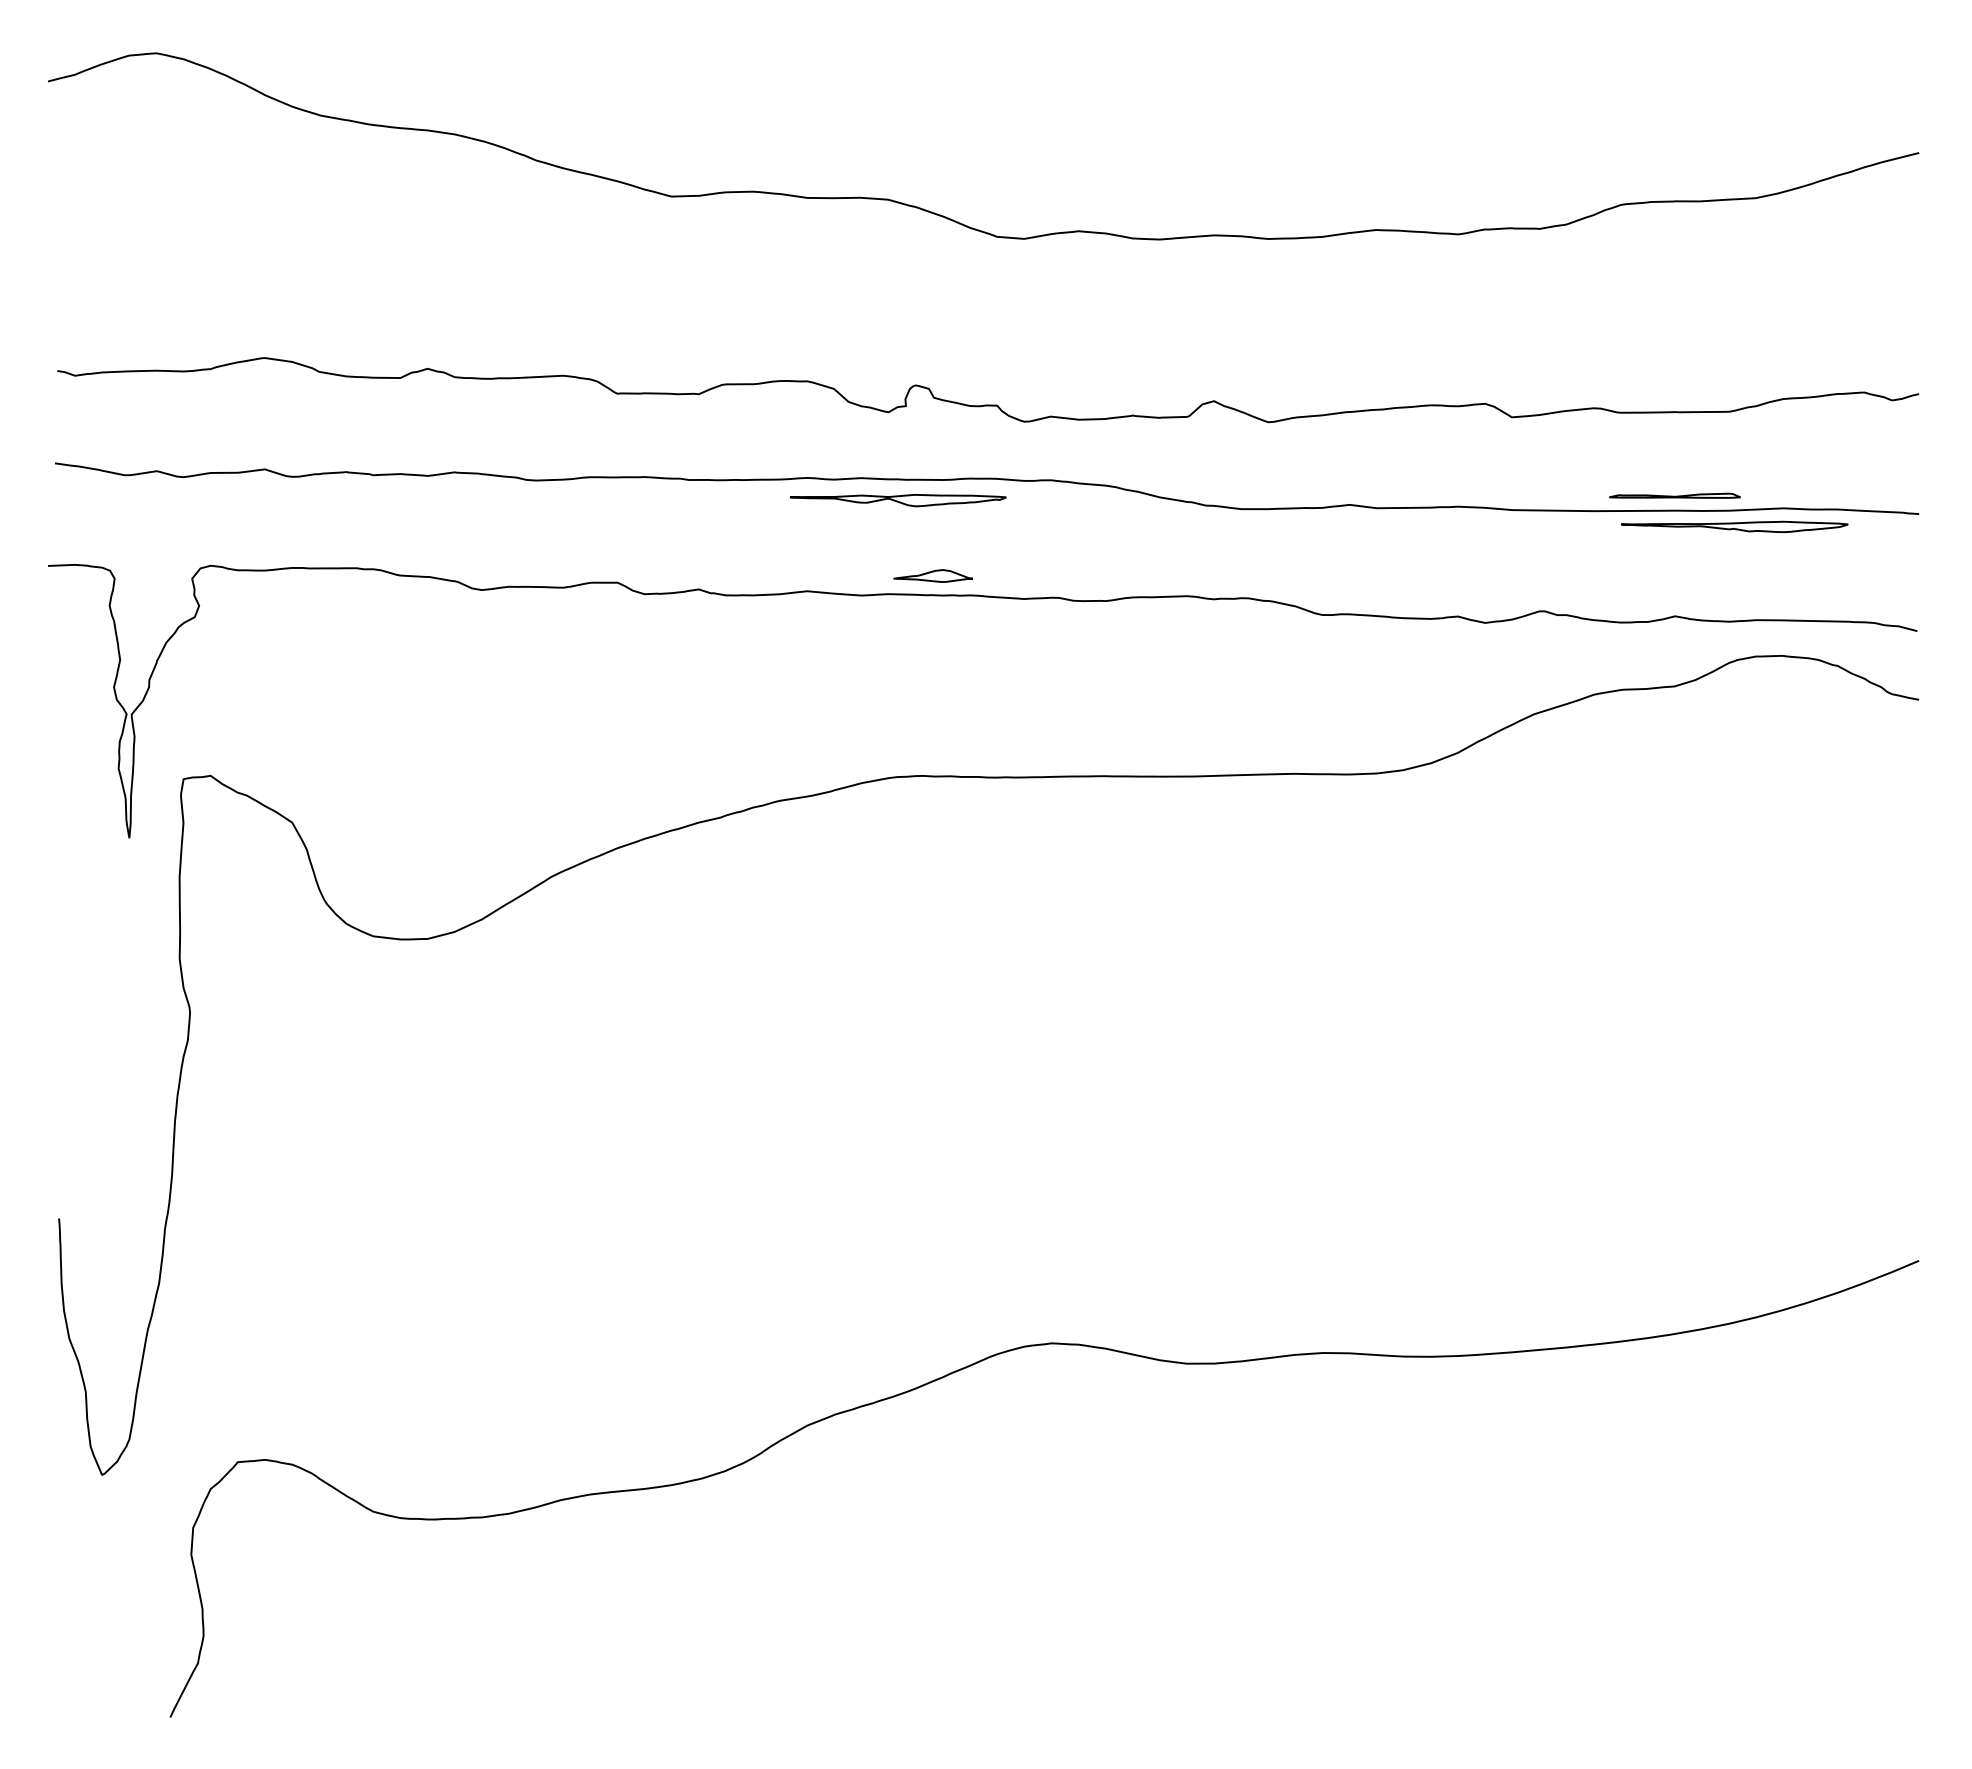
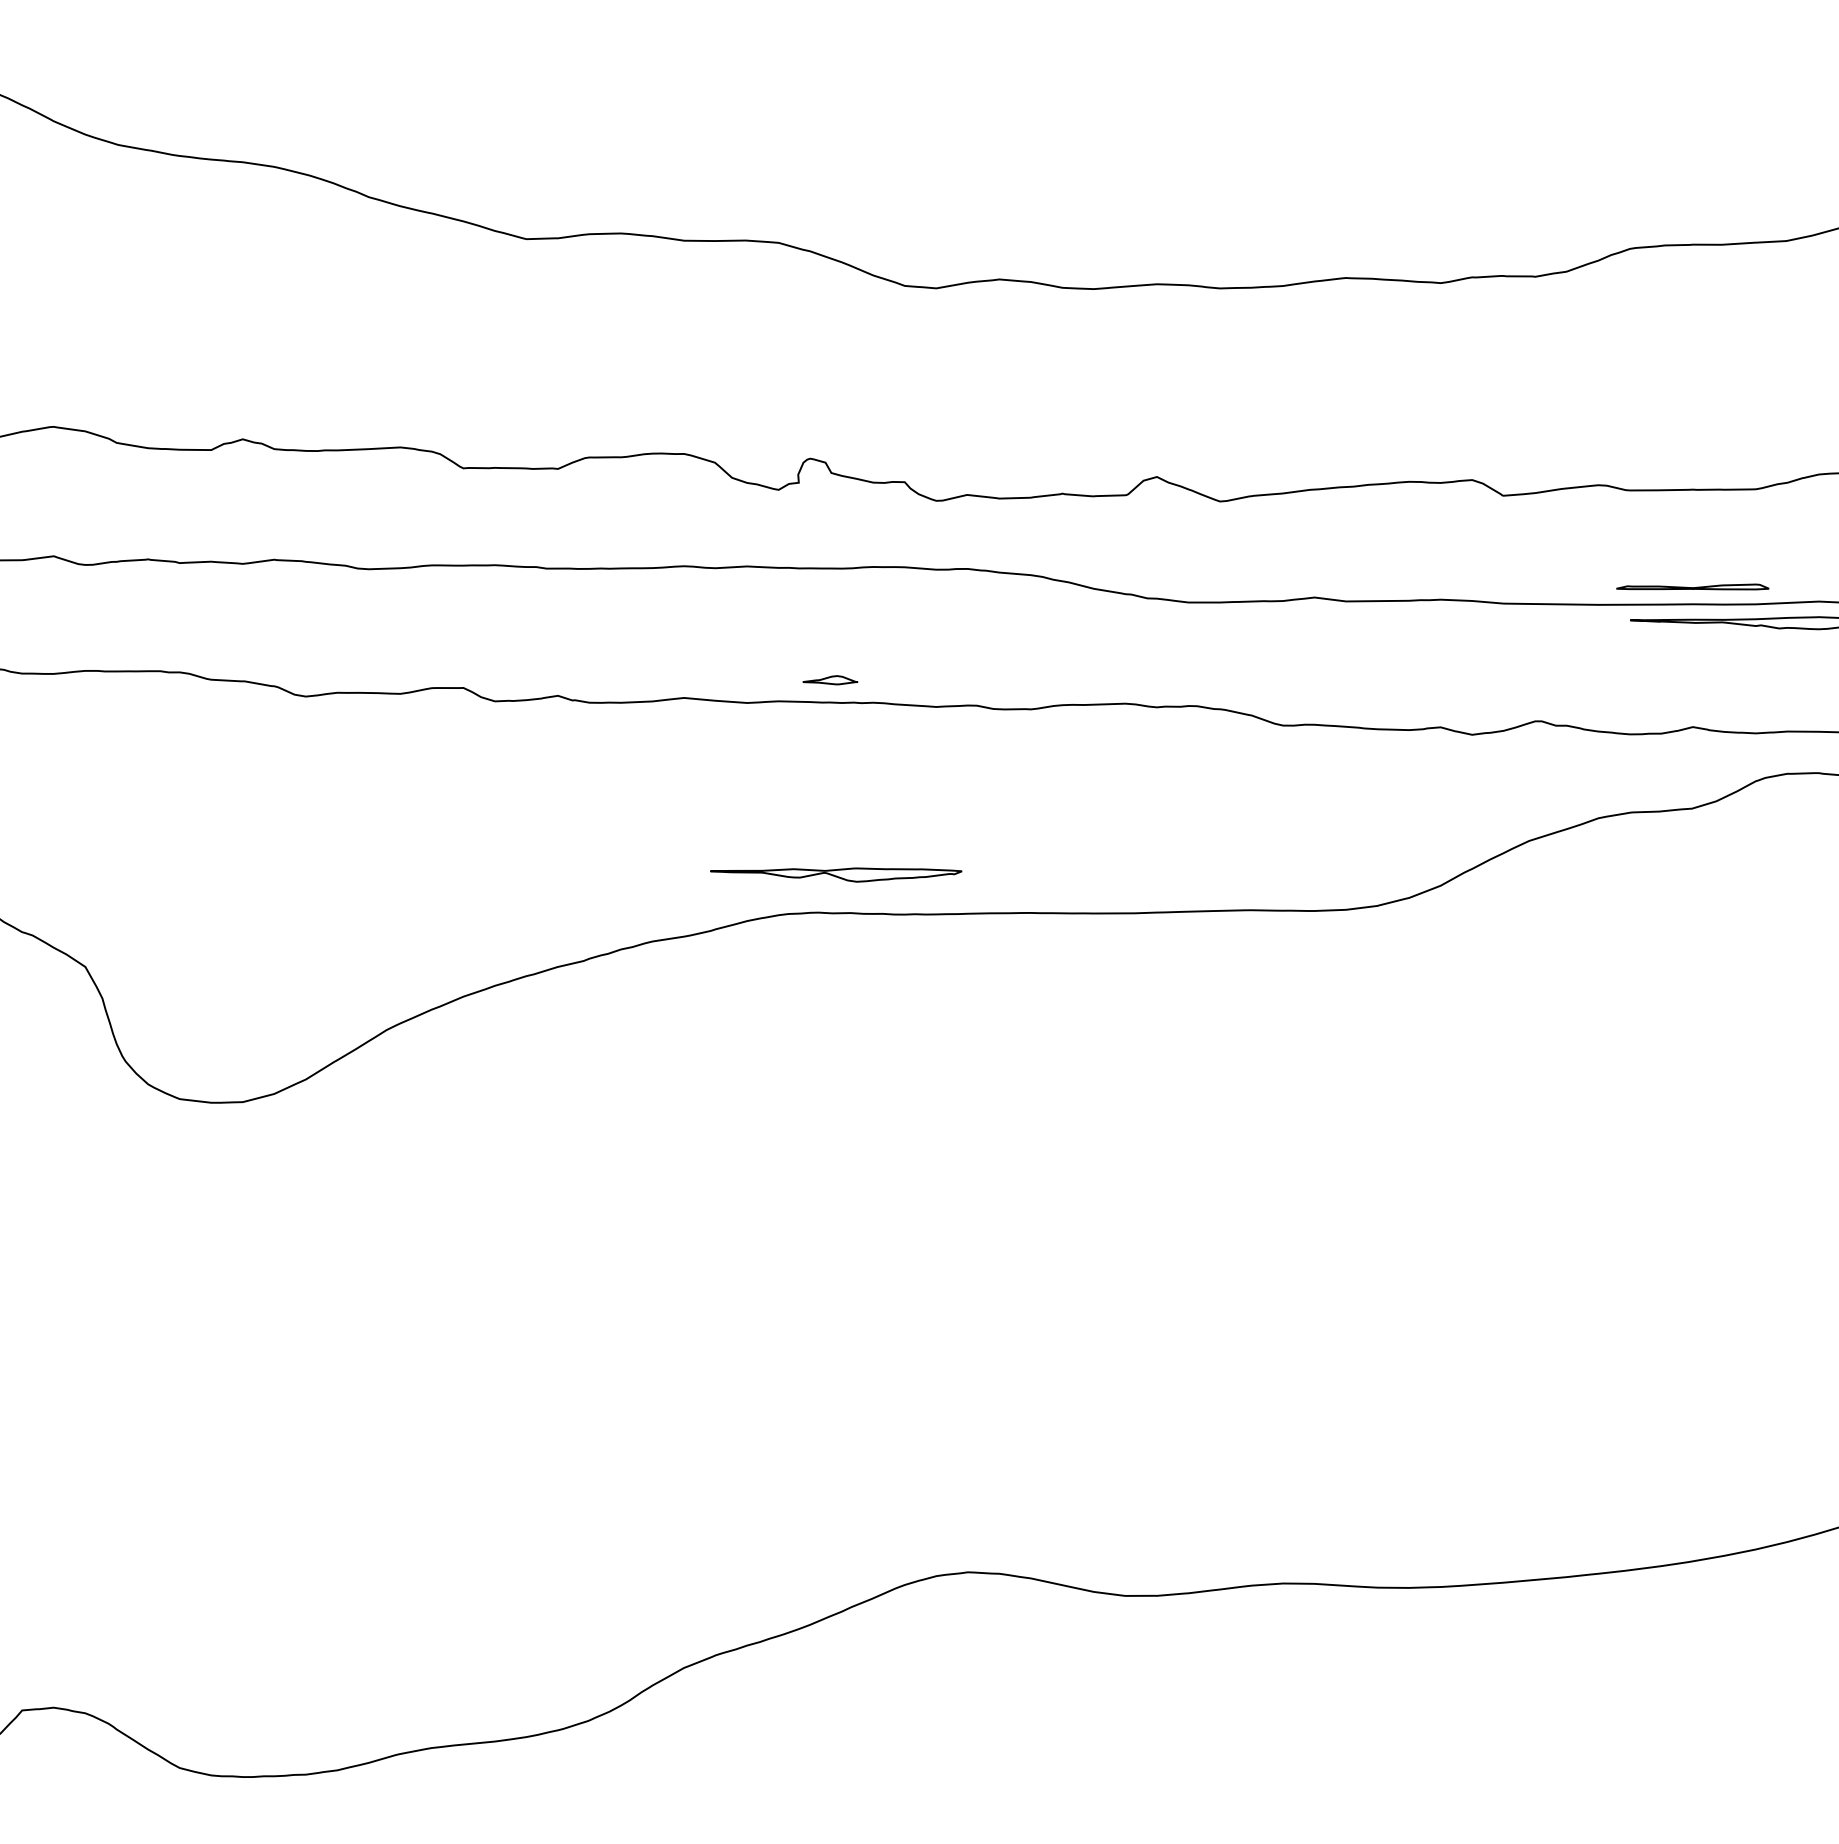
part: (897, 500) -> (835, 874), moved
part: (932, 575) -> (829, 679), size x0.6

